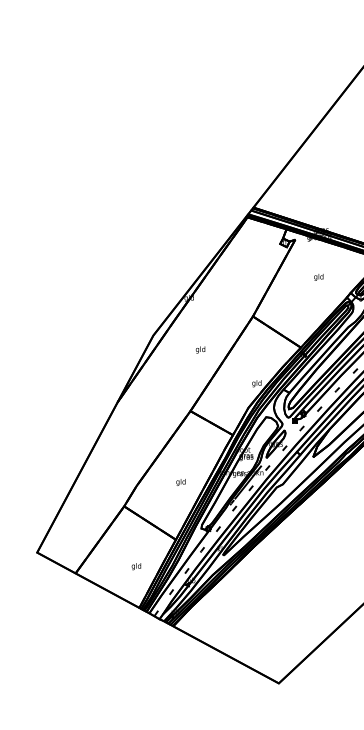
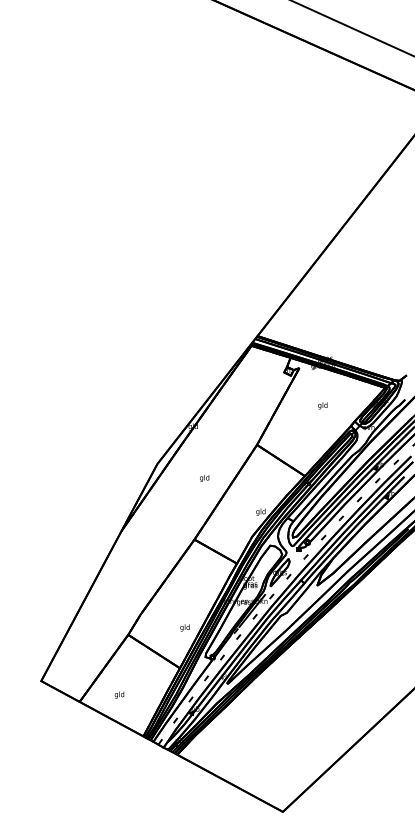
text: (180, 482) -> (184, 627), moved
text: (136, 566) -> (119, 694), moved

